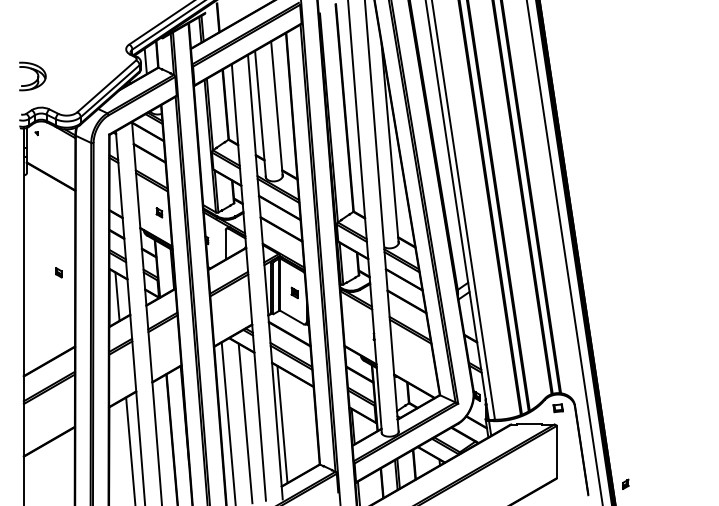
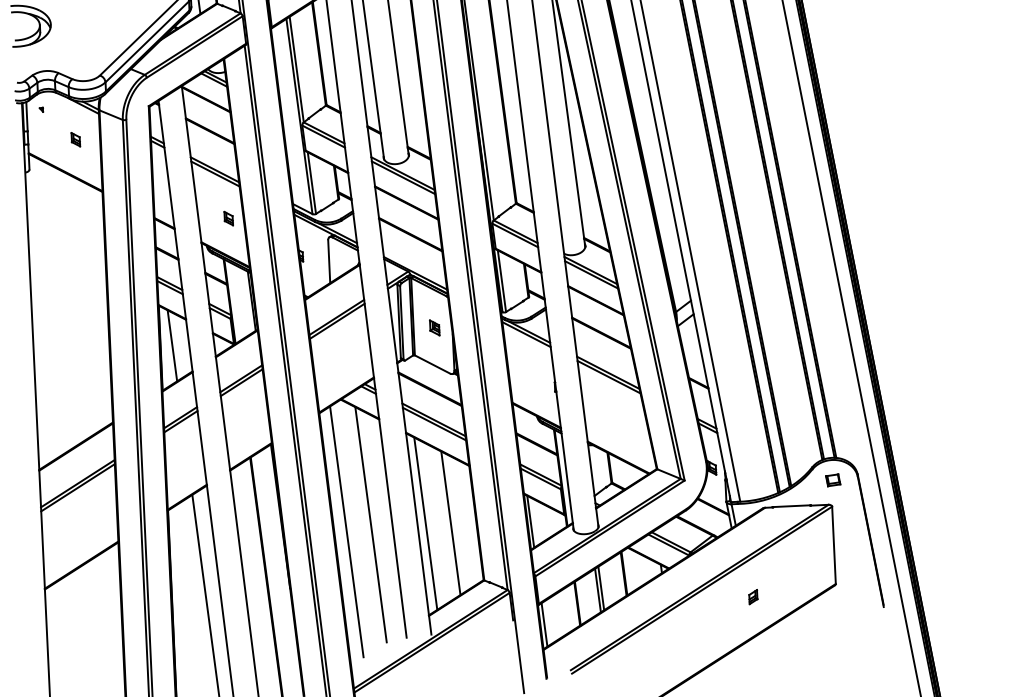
part: (58, 272) -> (75, 139), moved
line: (299, 424) -> (451, 522), added
part: (625, 483) -> (752, 595), moved

